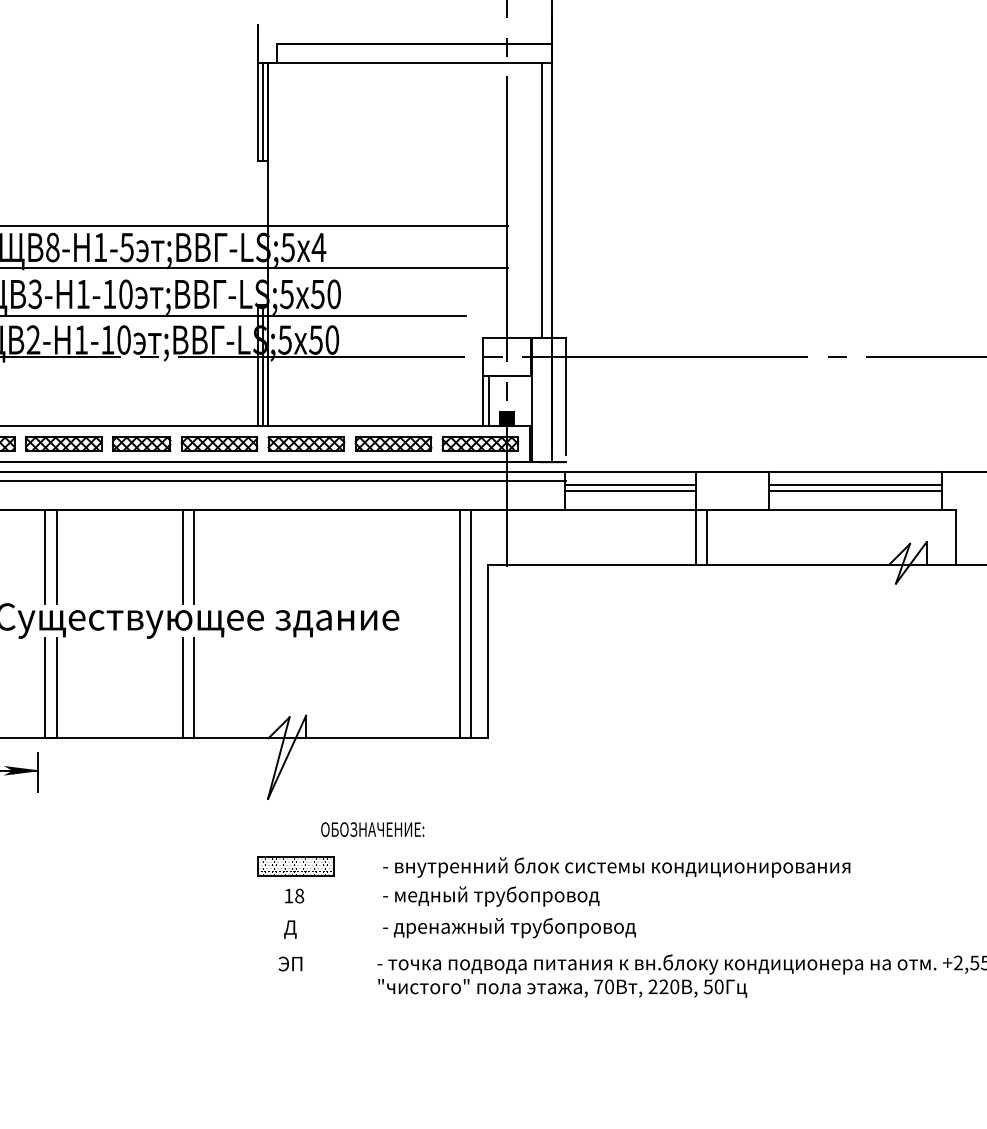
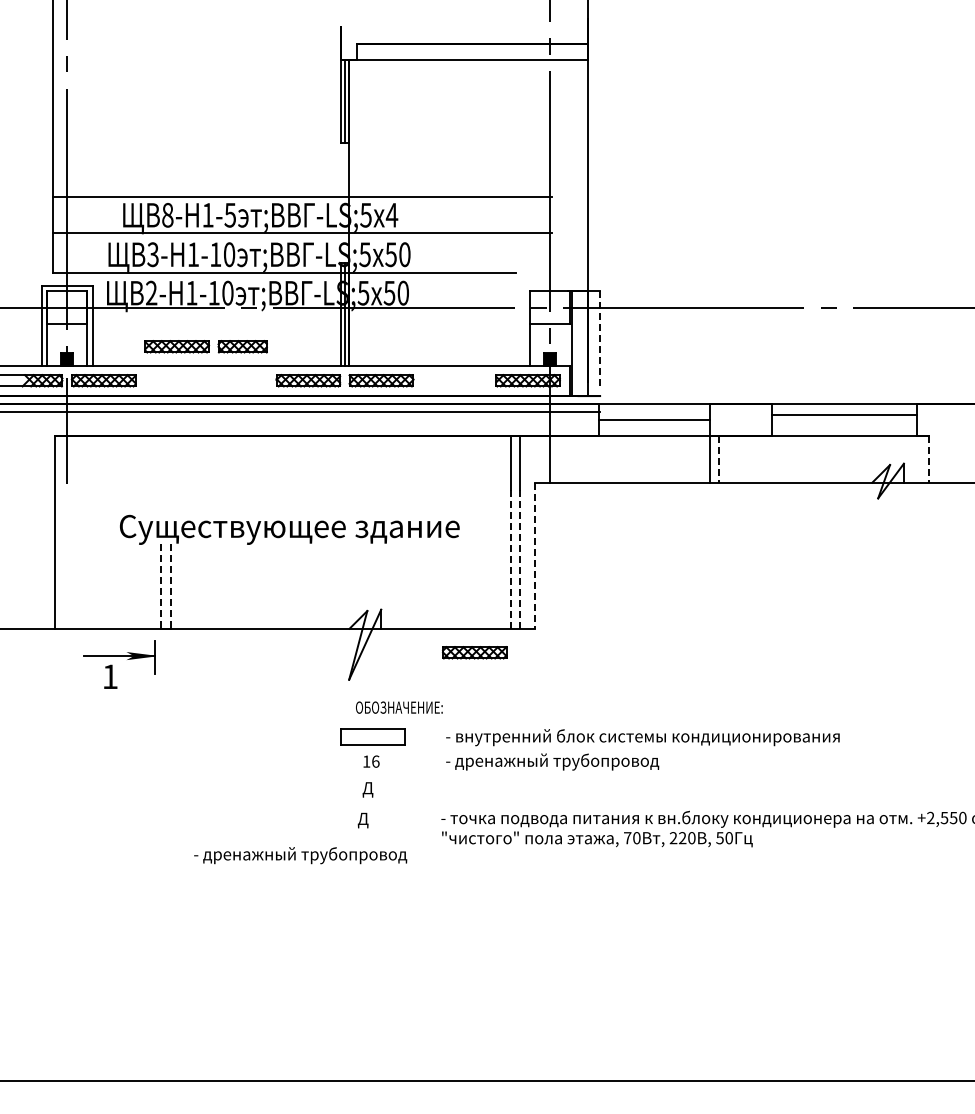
line: (542, 200) -> (580, 175), removed
line: (566, 397) -> (600, 341), solid -> dashed
line: (489, 400) -> (535, 344), removed
part: (97, 443) -> (205, 346), moved
part: (393, 443) -> (474, 652), moved
line: (629, 485) -> (653, 415), removed
line: (855, 491) -> (844, 420), removed
line: (707, 538) -> (719, 460), solid -> dashed
line: (955, 538) -> (928, 460), solid -> dashed
line: (45, 556) -> (161, 475), removed
line: (57, 556) -> (171, 475), removed
line: (182, 556) -> (277, 475), removed
line: (193, 556) -> (286, 475), removed
line: (488, 651) -> (534, 555), solid -> dashed
line: (459, 656) -> (510, 559), solid -> dashed
line: (471, 656) -> (520, 559), solid -> dashed
line: (182, 688) -> (277, 586), removed
line: (193, 688) -> (286, 586), removed
line: (45, 689) -> (161, 587), solid -> dashed
line: (57, 689) -> (171, 587), solid -> dashed
text: (372, 829) -> (399, 707), moved
hatch: (294, 866) -> (371, 736), removed
text: (299, 895) -> (375, 761), 18 -> 16
text: (515, 895) -> (557, 761), - медный трубопровод -> - дренажный трубопровод
text: (509, 927) -> (300, 855), moved
text: (289, 965) -> (367, 820), ЭП -> Д

